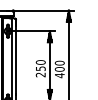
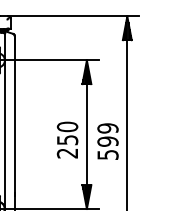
text: (59, 69) -> (107, 141), 400 -> 599

